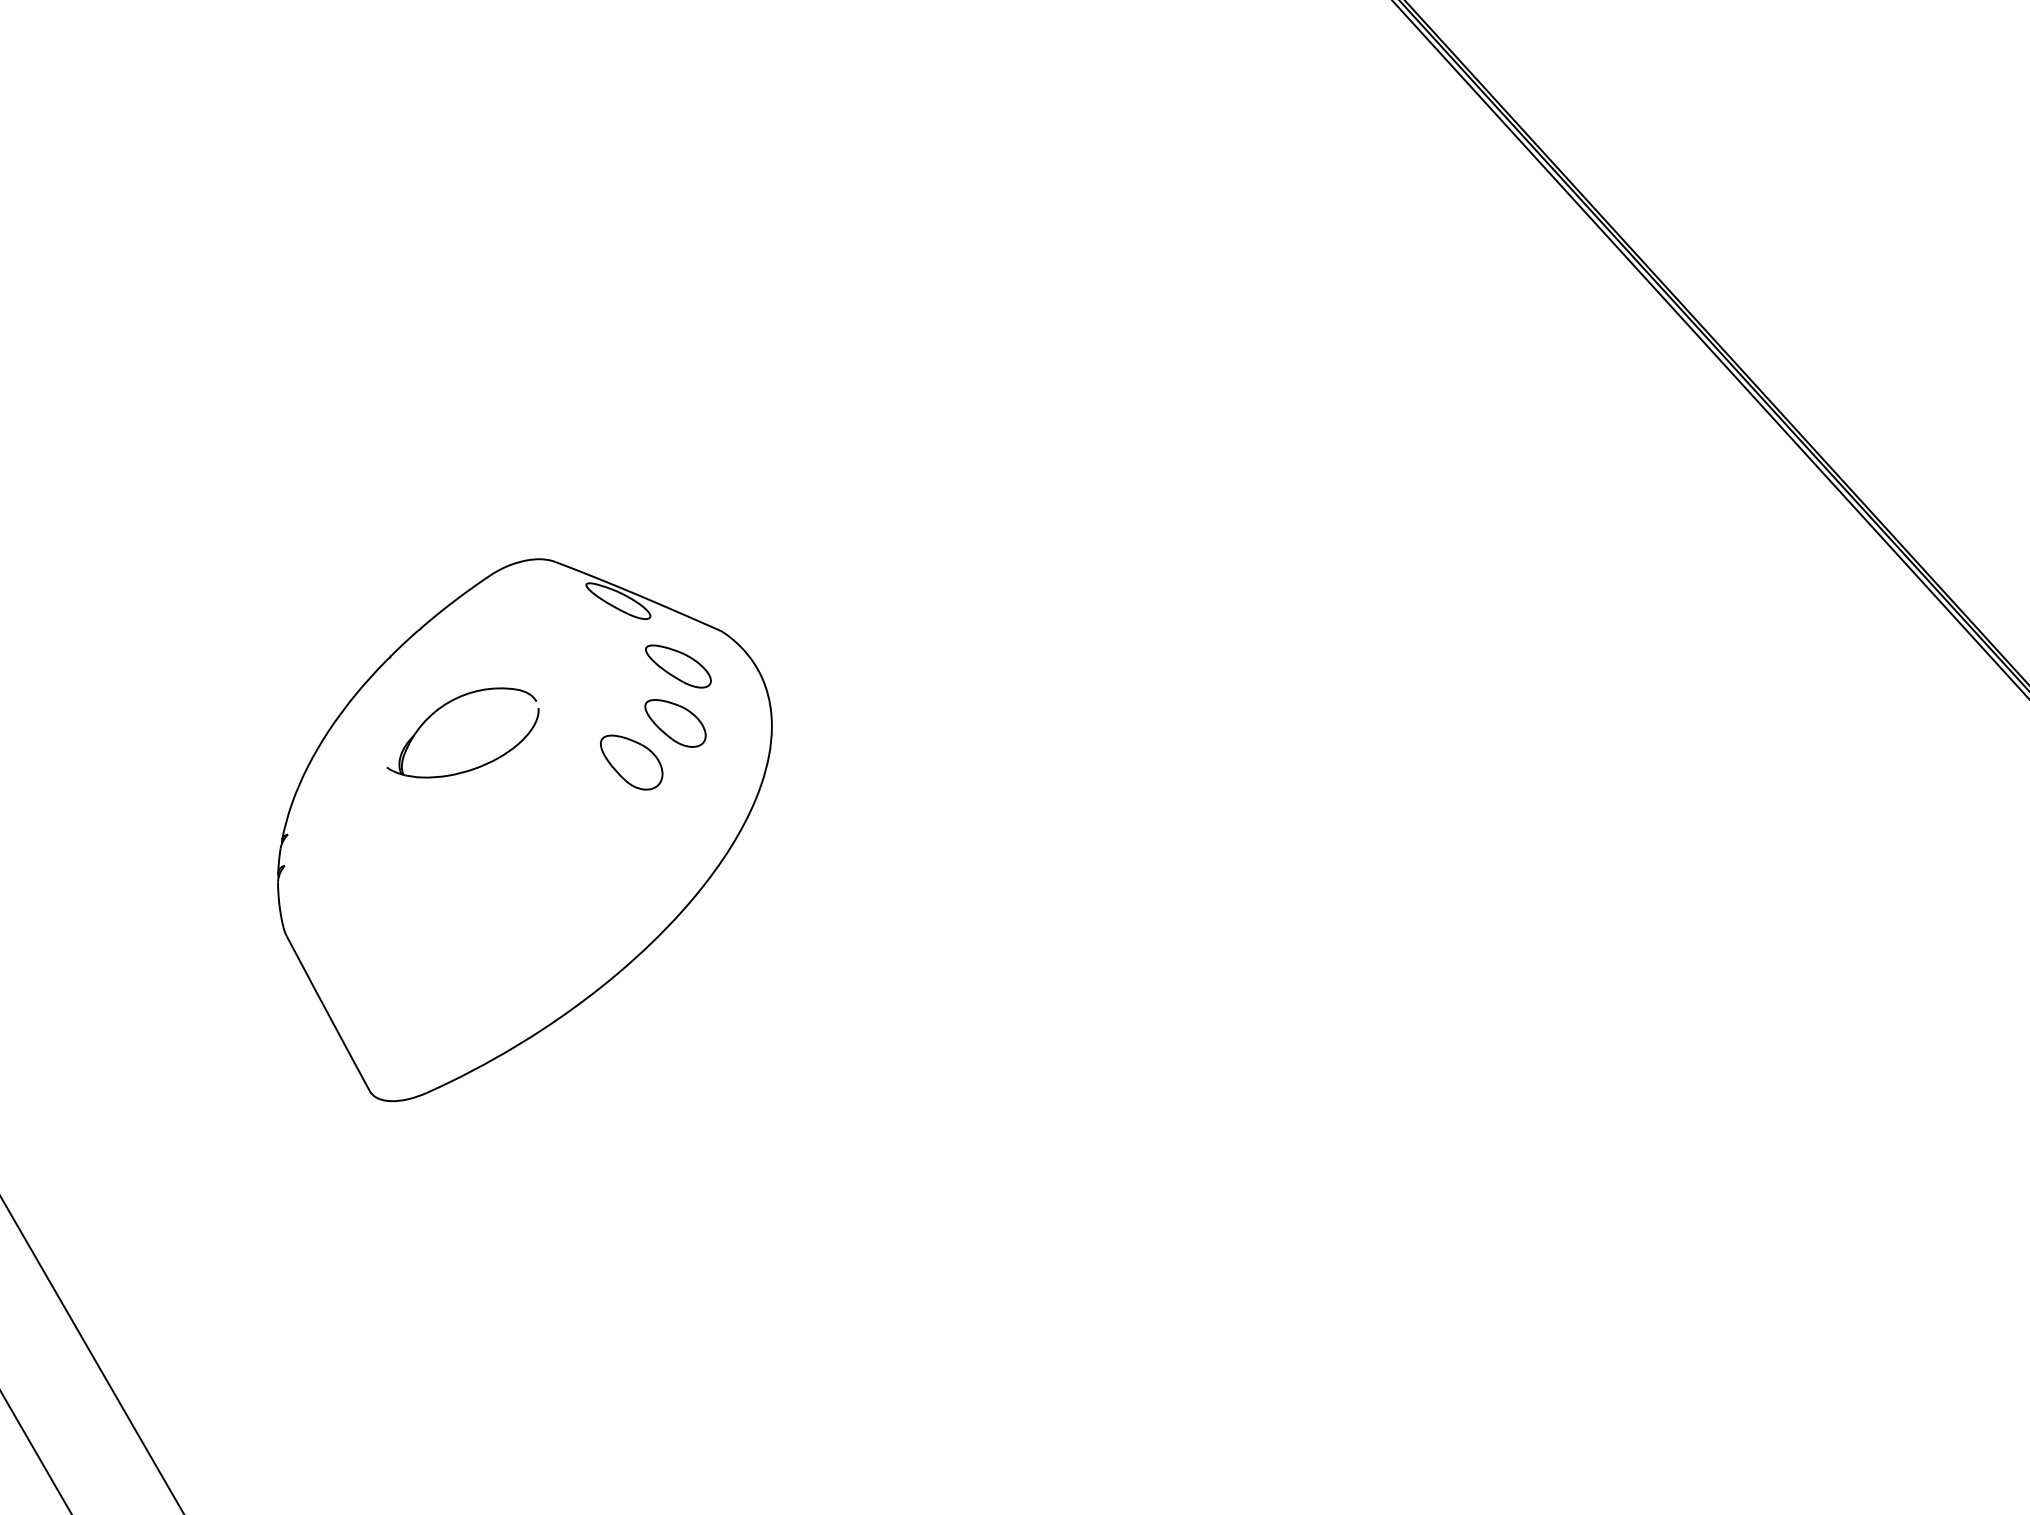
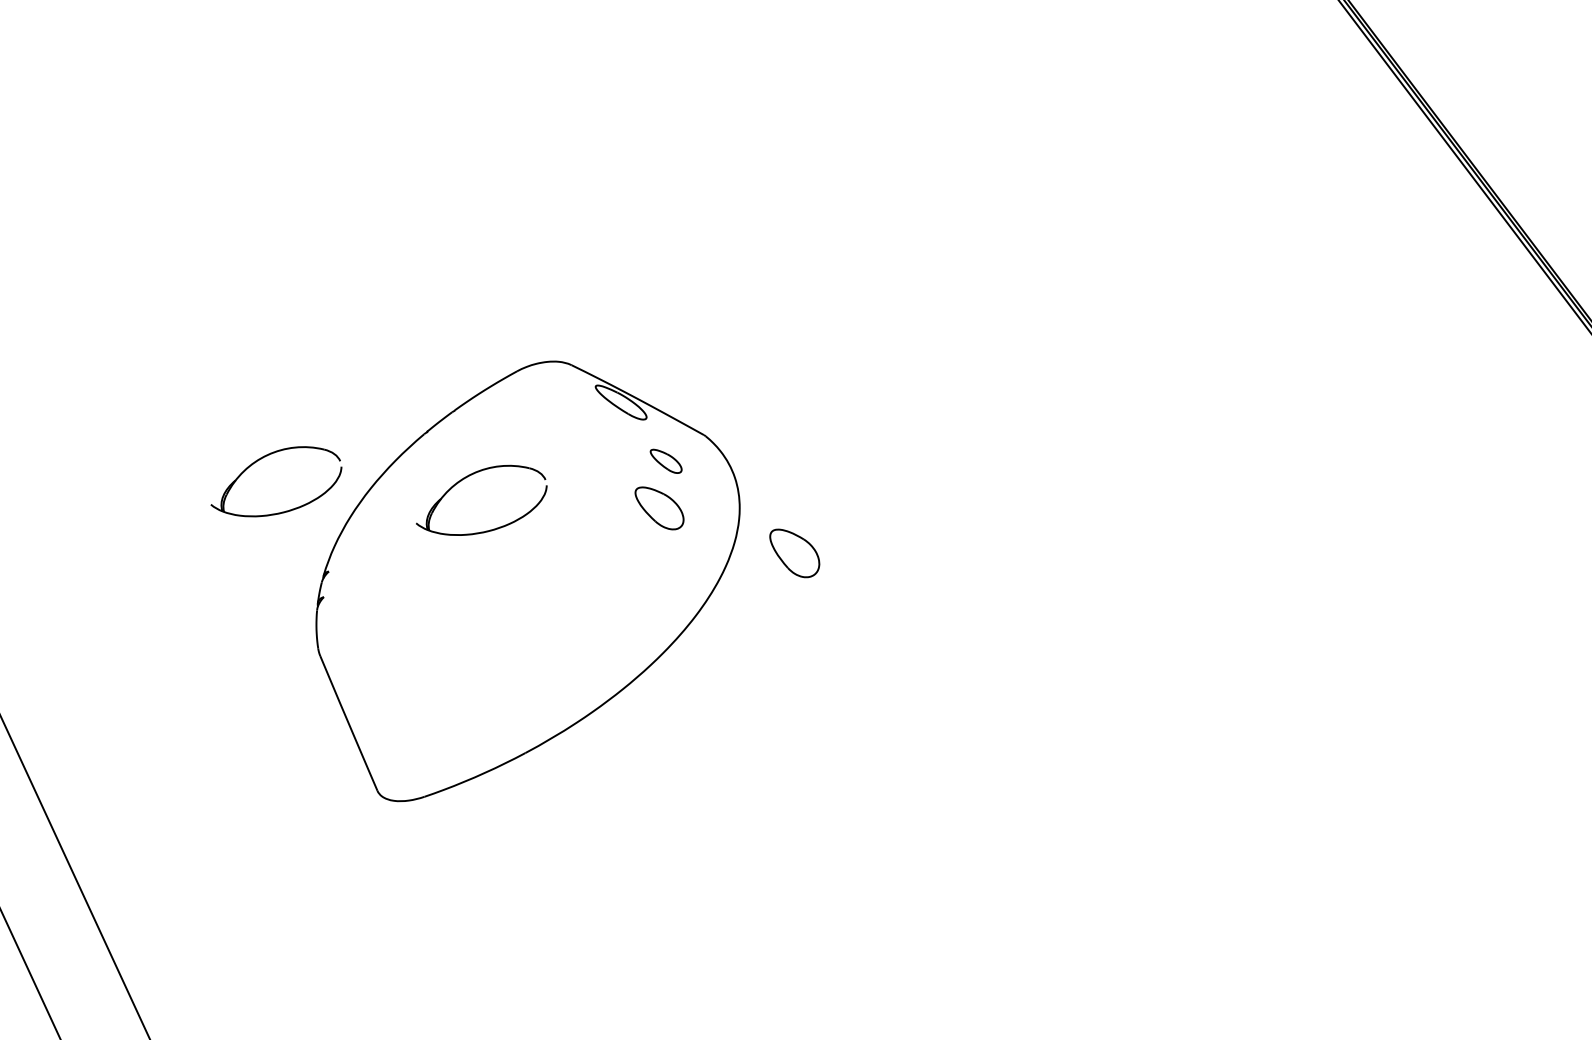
part: (678, 666) -> (666, 461), size x0.6
part: (197, 706) -> (263, 458), added
part: (631, 762) -> (794, 553), moved

